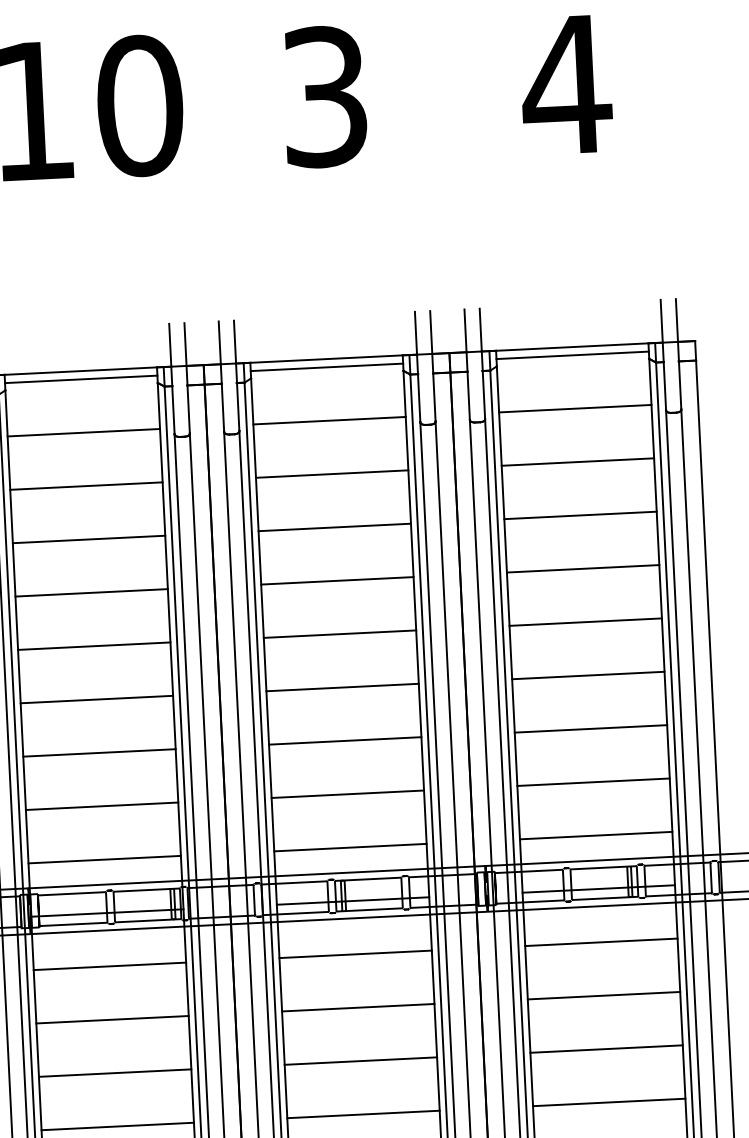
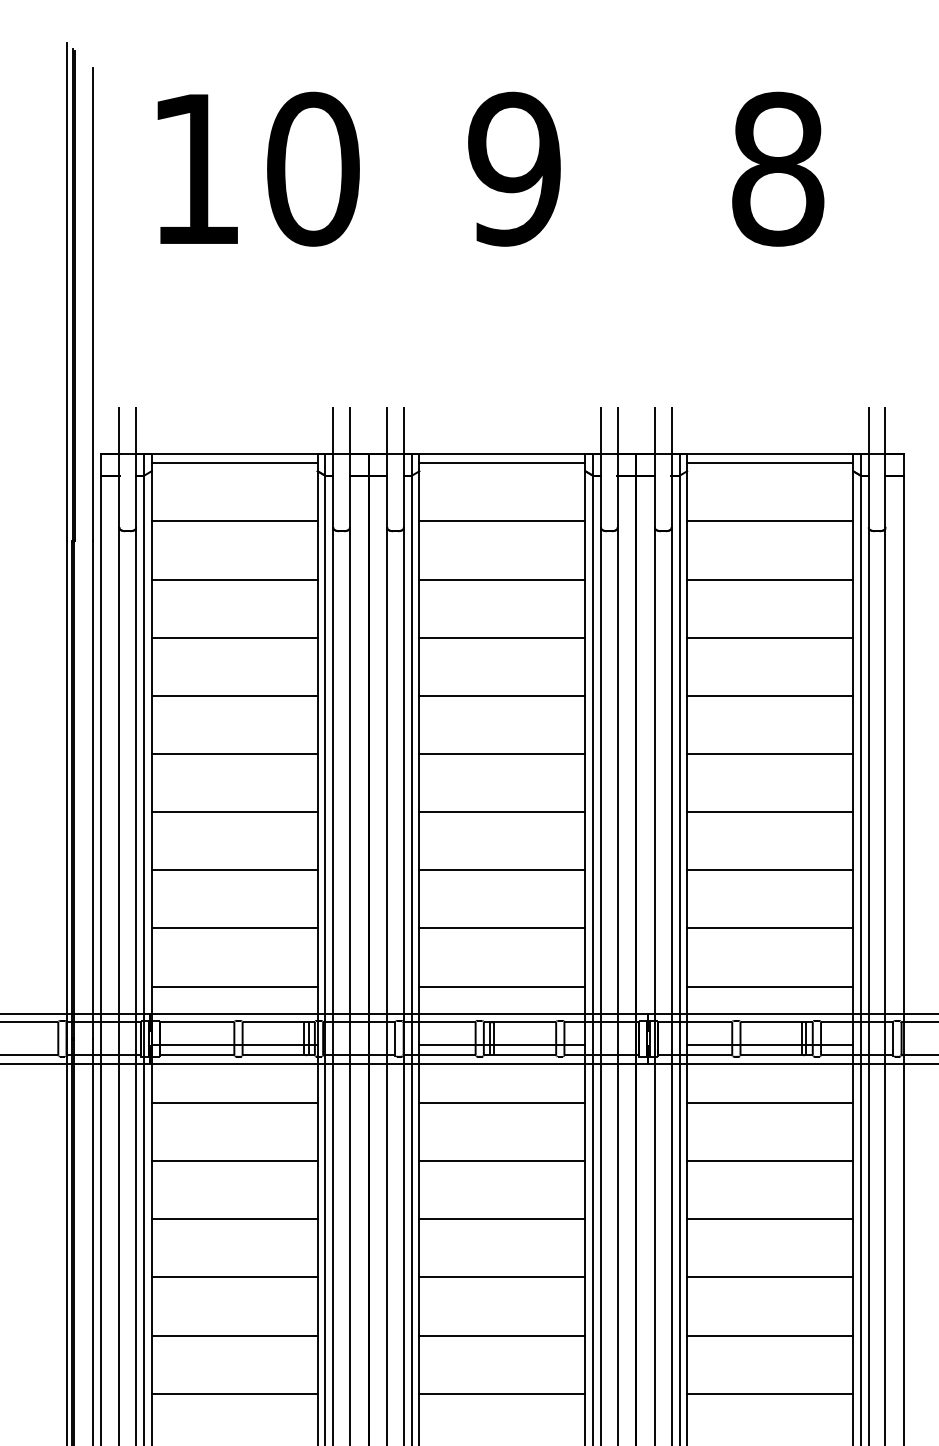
text: (566, 84) -> (777, 168), 4 -> 8
text: (324, 96) -> (514, 168), 3 -> 9

